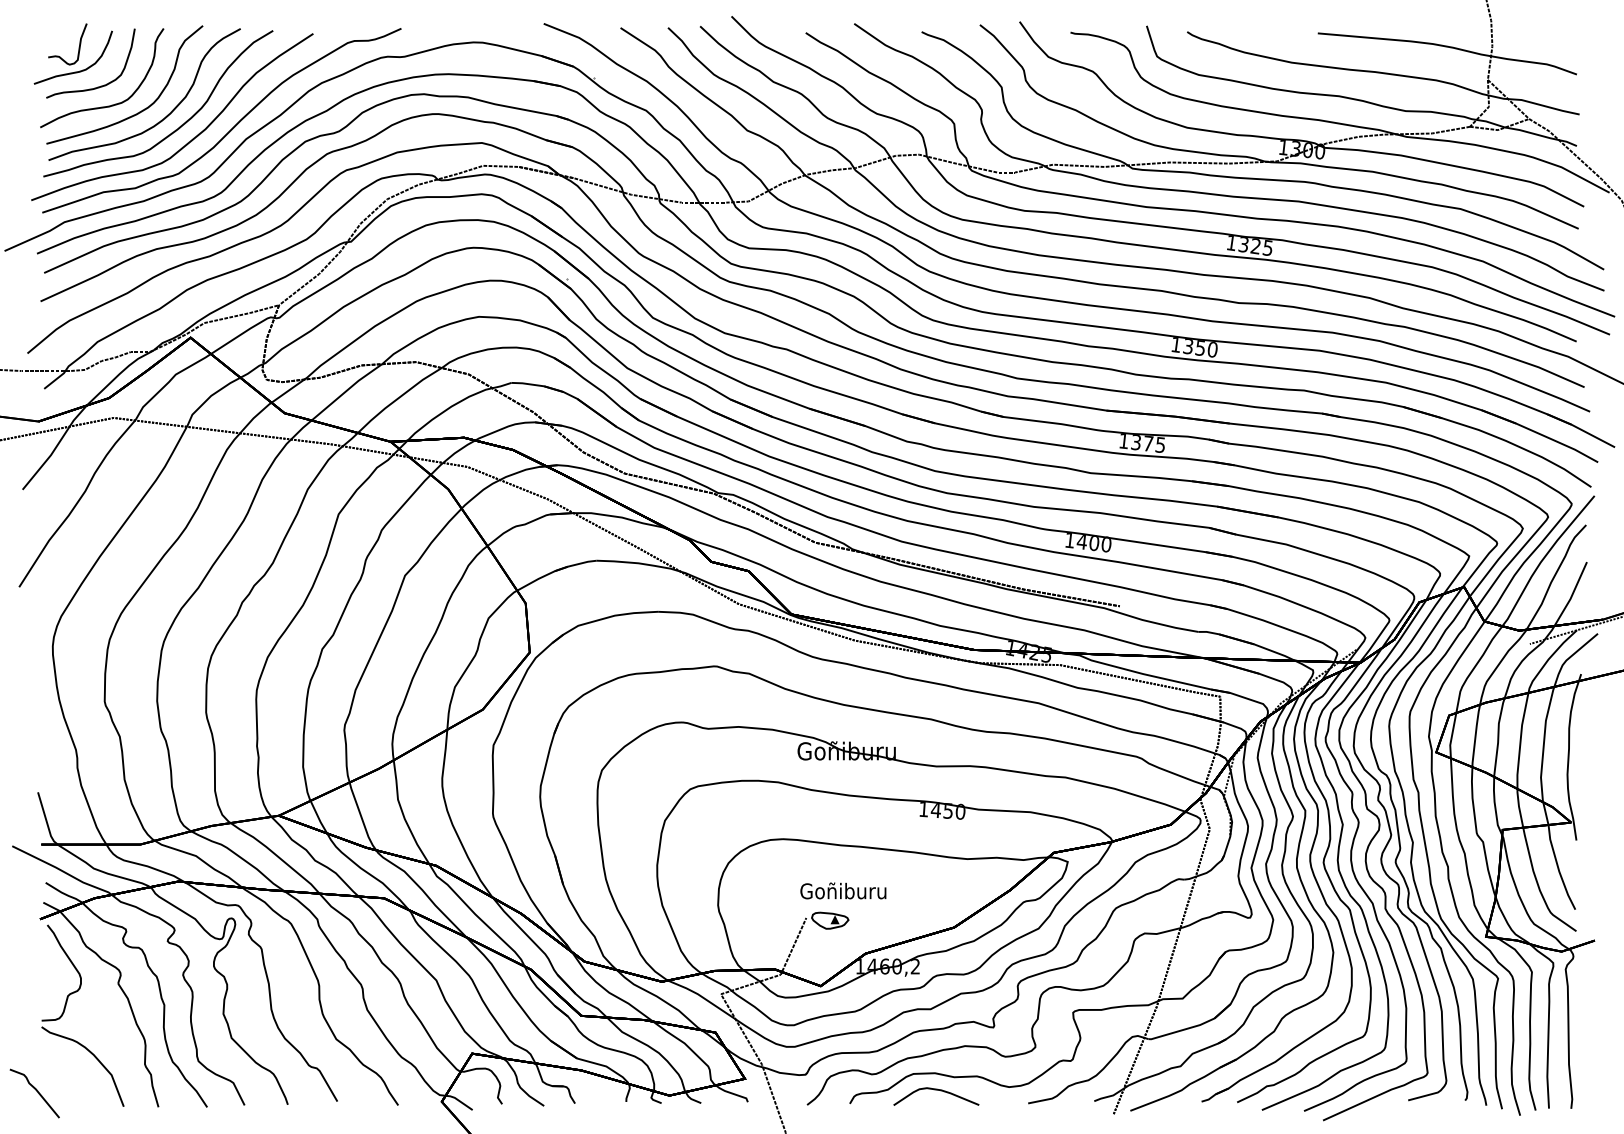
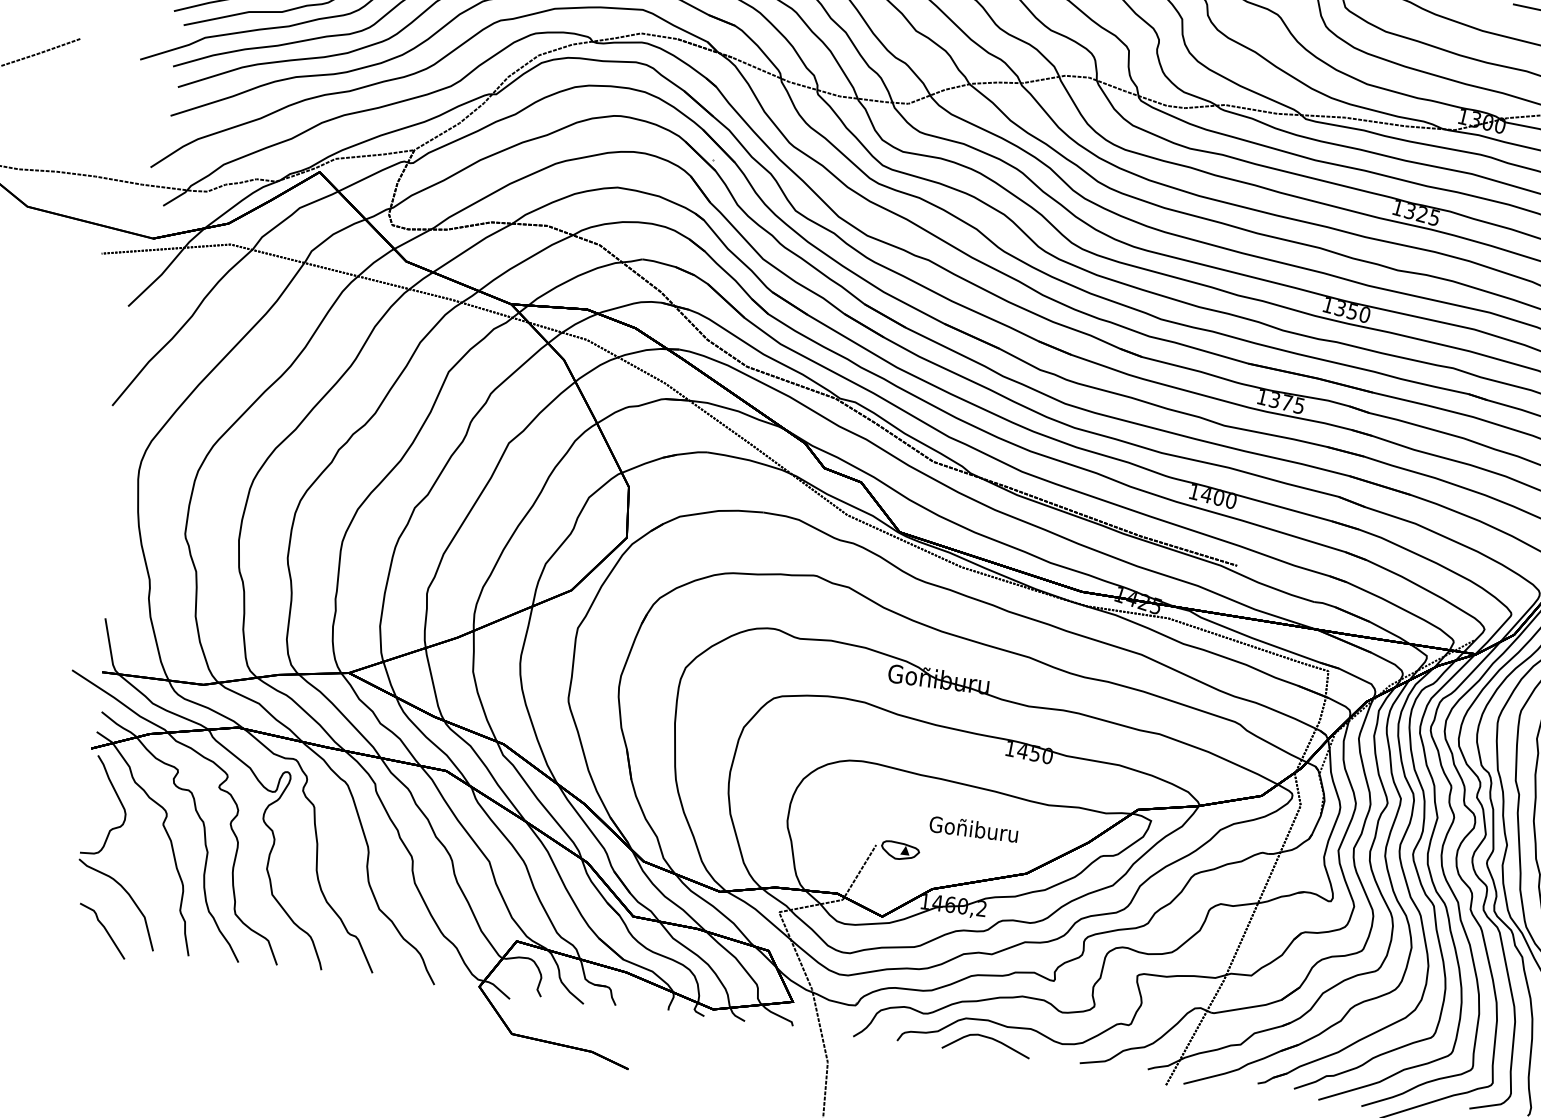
text: (843, 890) -> (974, 828), moved
curve: (36, 1091) -> (104, 929), moved

